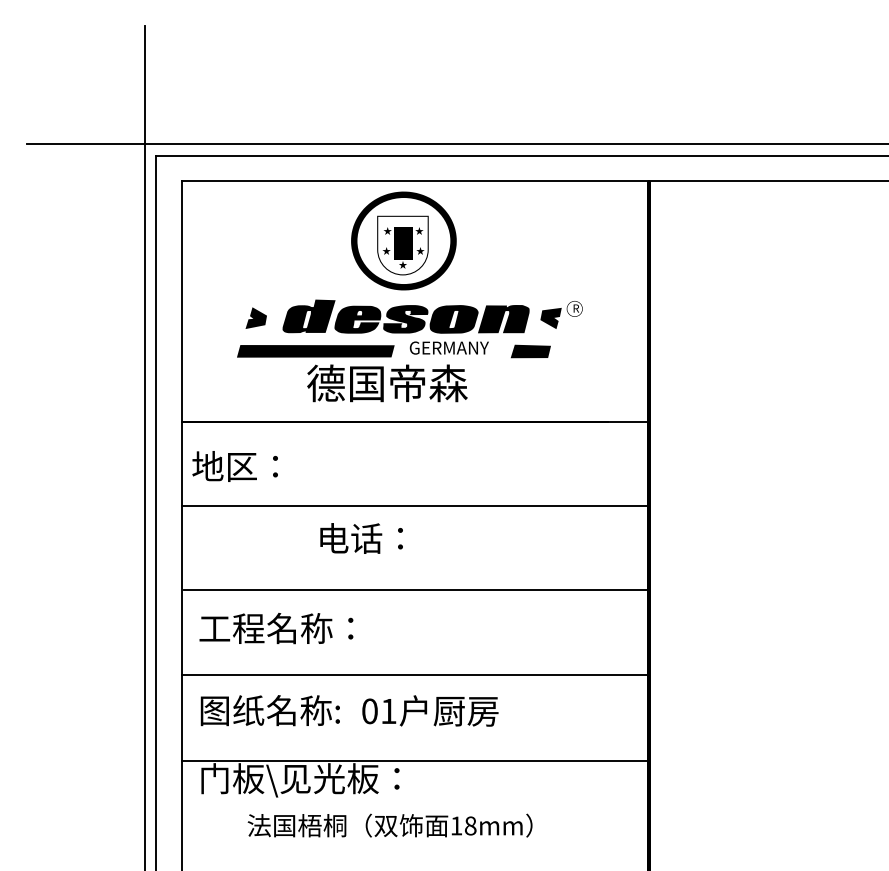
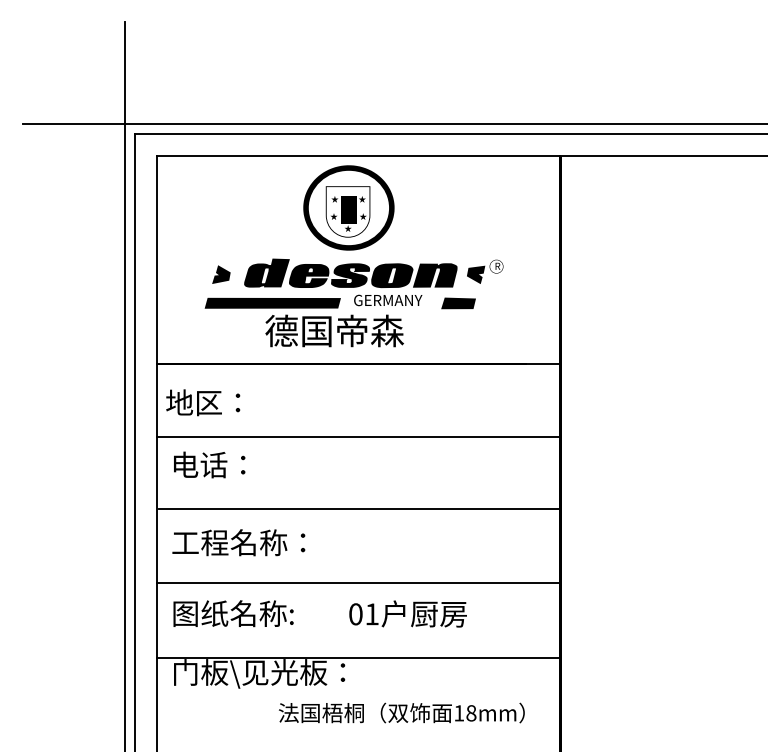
text: (361, 538) -> (209, 464), moved
text: (430, 710) -> (408, 613), moved
text: (389, 825) -> (401, 712), moved

